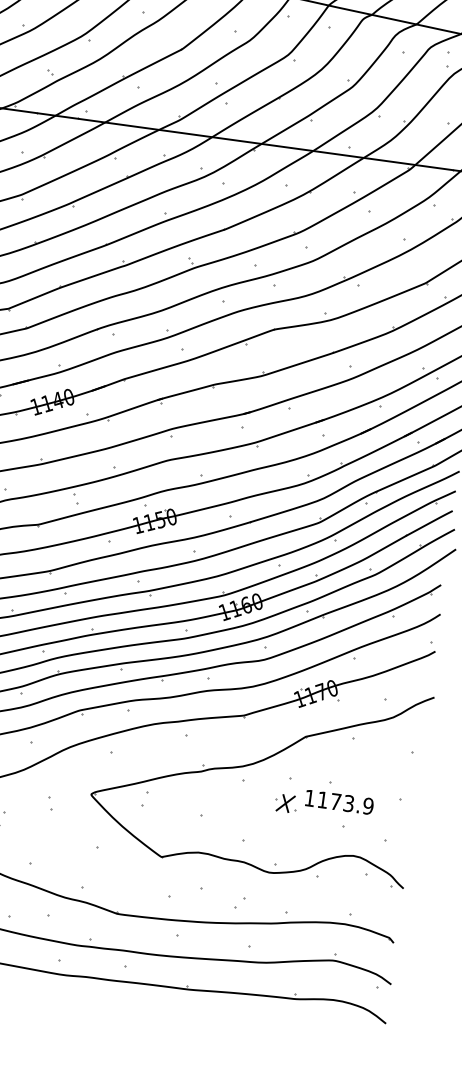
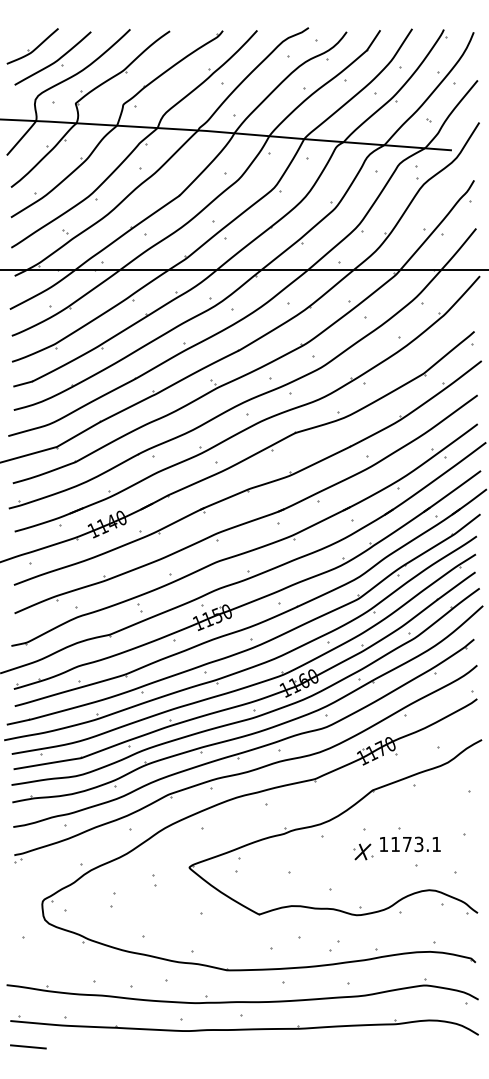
text: (368, 806) -> (436, 844), 1173.9 -> 1173.1

